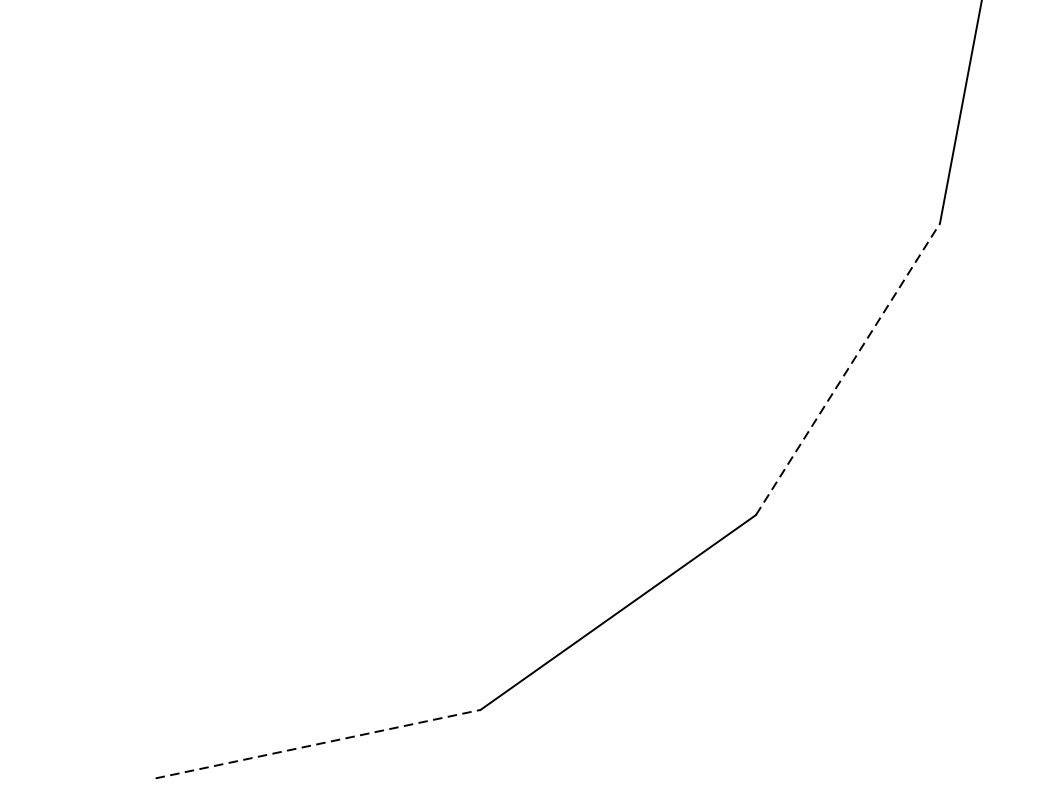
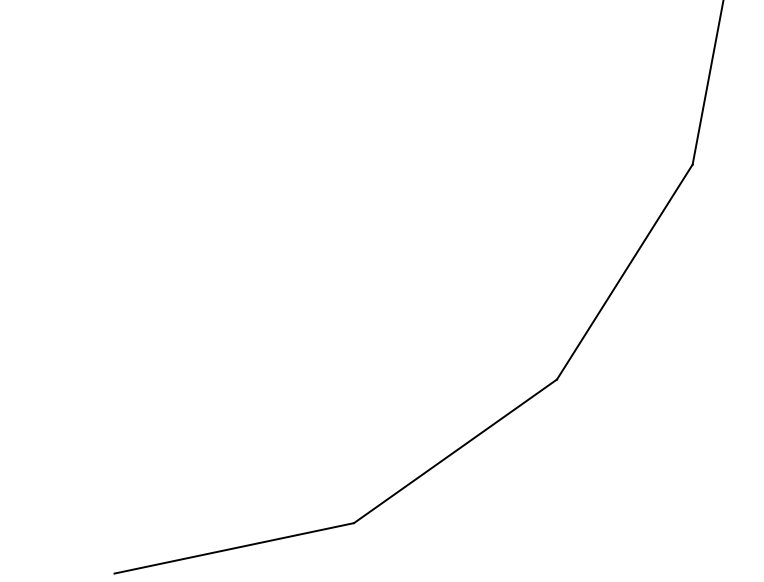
line: (848, 368) -> (625, 271), dashed -> solid
line: (318, 744) -> (234, 548), dashed -> solid

